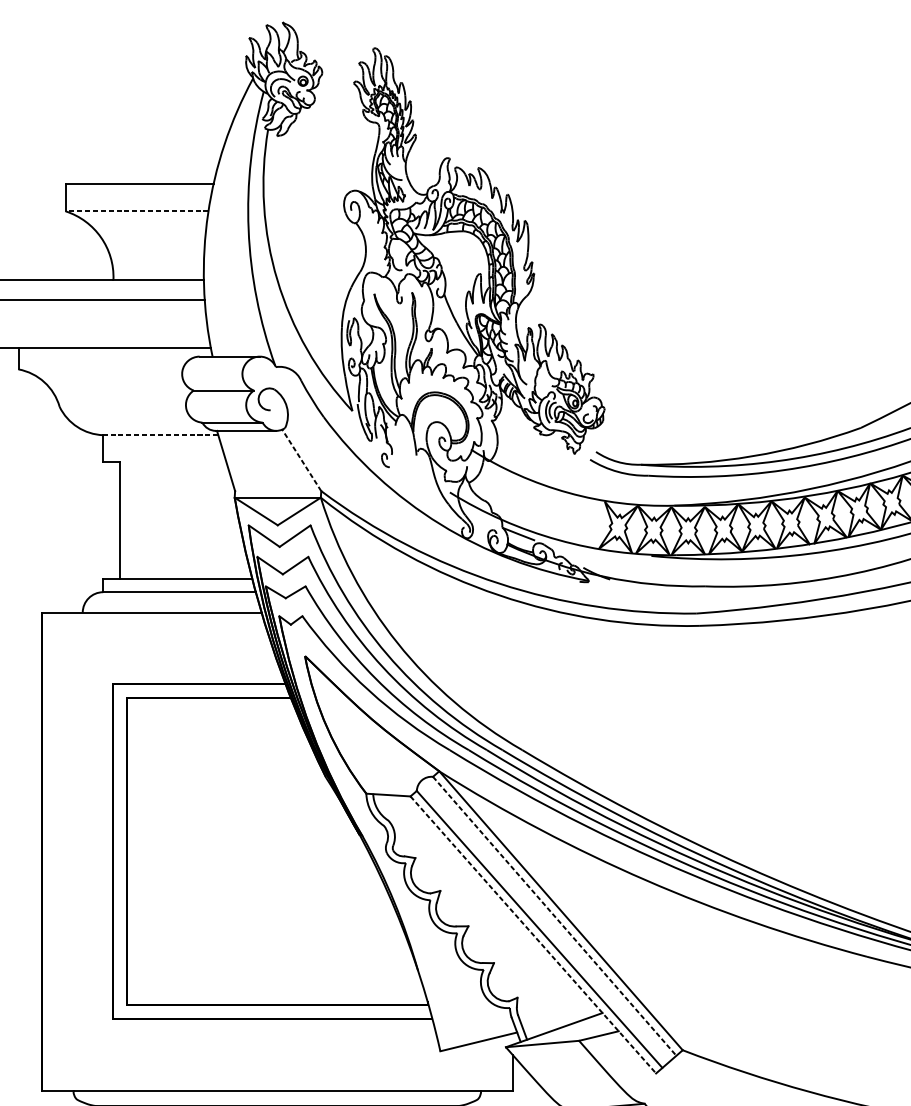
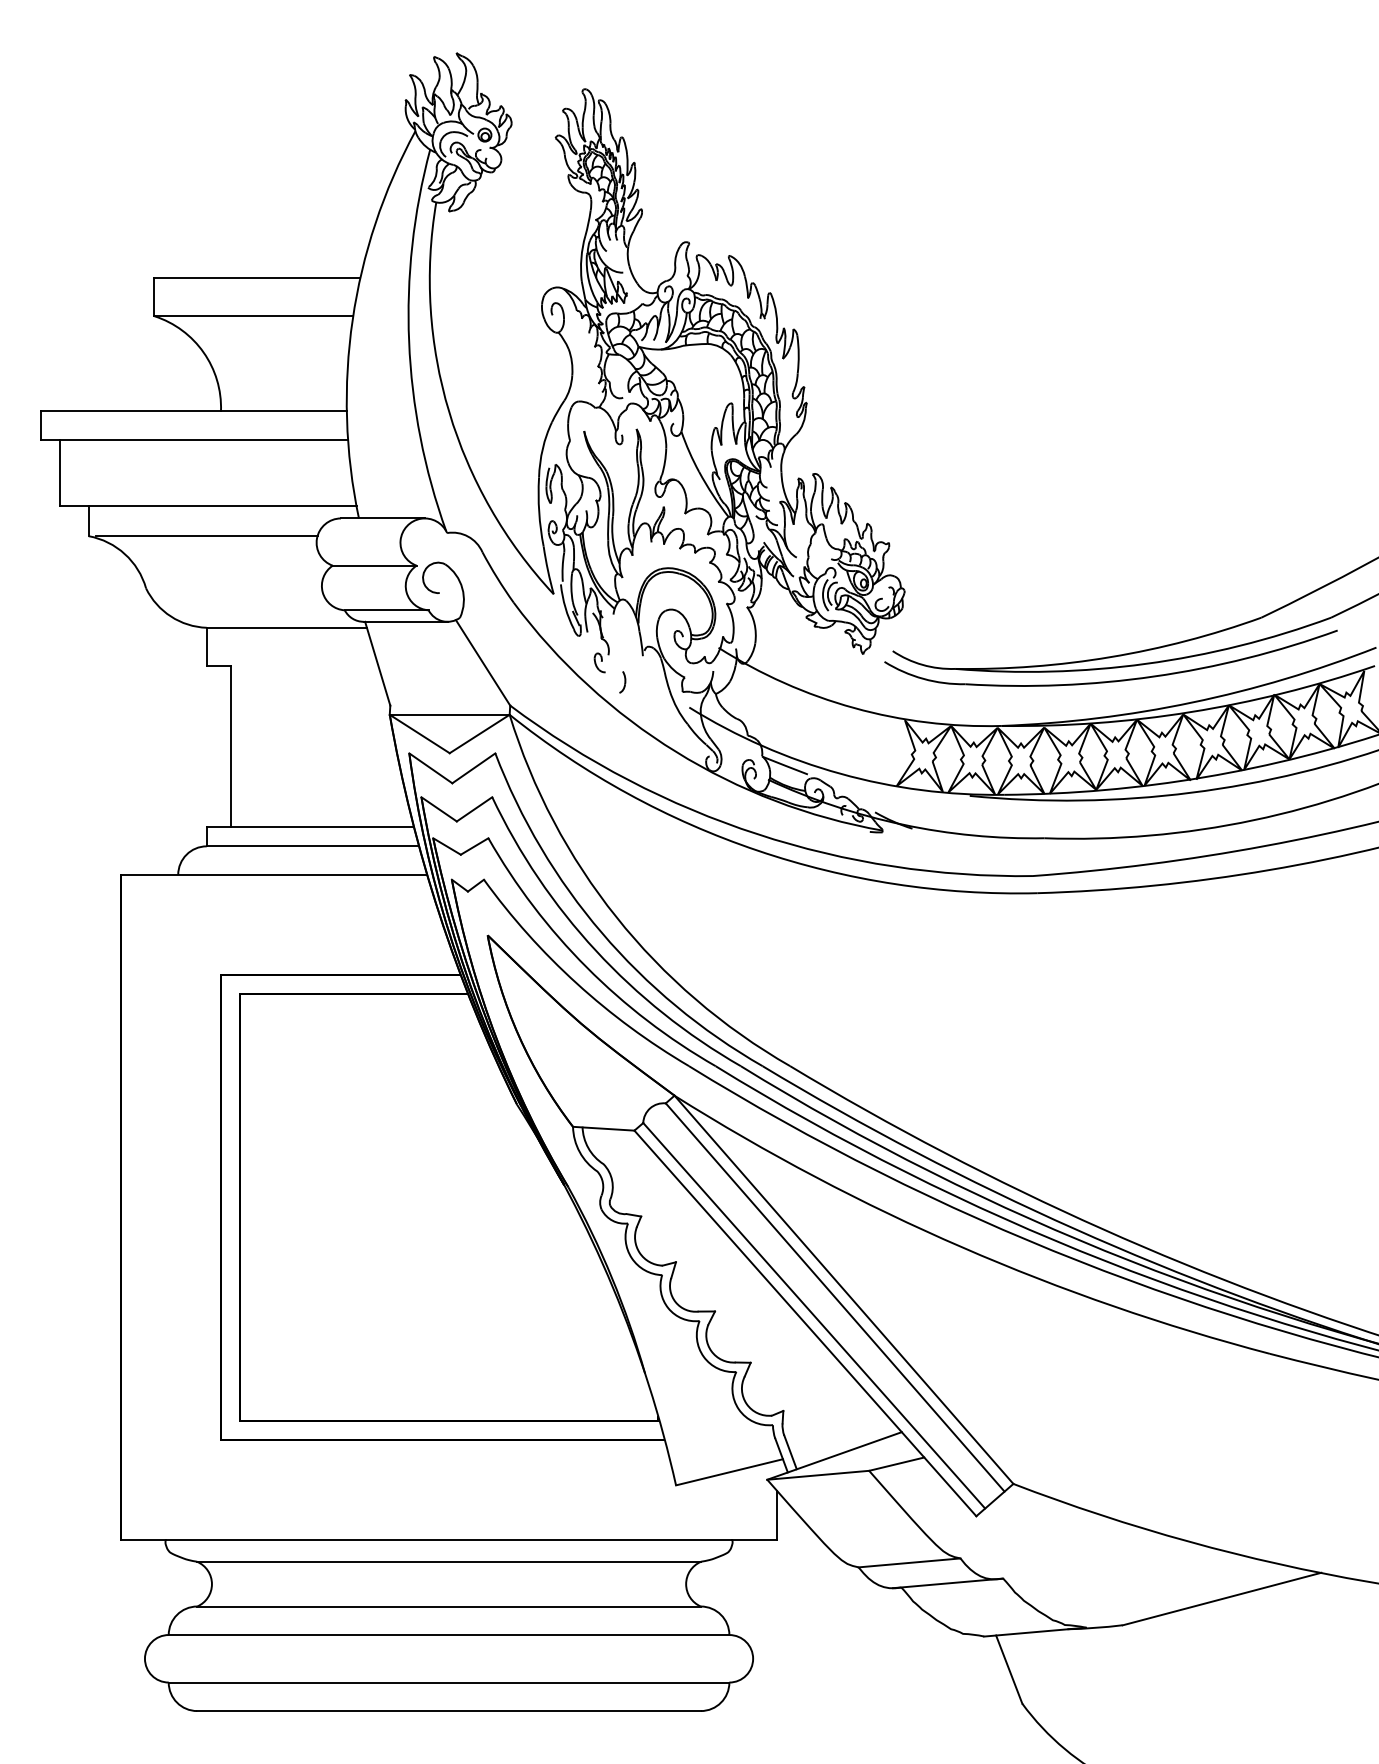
line: (136, 211) -> (253, 316), dashed -> solid
line: (103, 369) -> (206, 536), added
line: (160, 434) -> (286, 627), dashed -> solid
line: (302, 460) -> (483, 662), dashed -> solid
part: (401, 474) -> (622, 682), added
line: (554, 916) -> (835, 1297), dashed -> solid
line: (533, 934) -> (805, 1323), dashed -> solid

